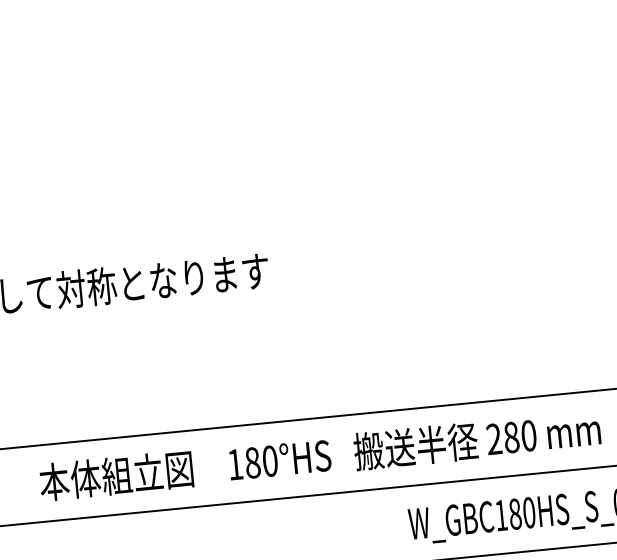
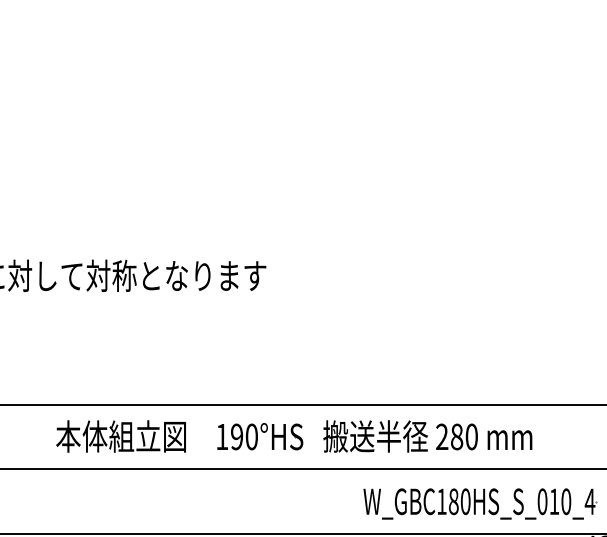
text: (253, 462) -> (237, 436), 180°HS -> 190°HS

